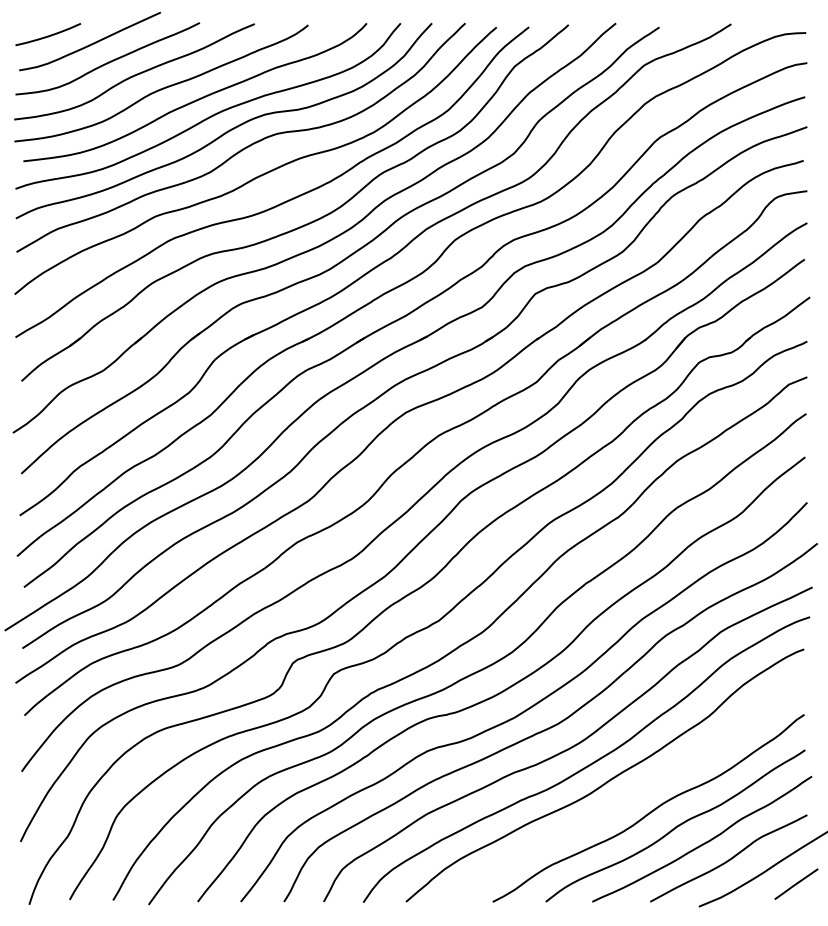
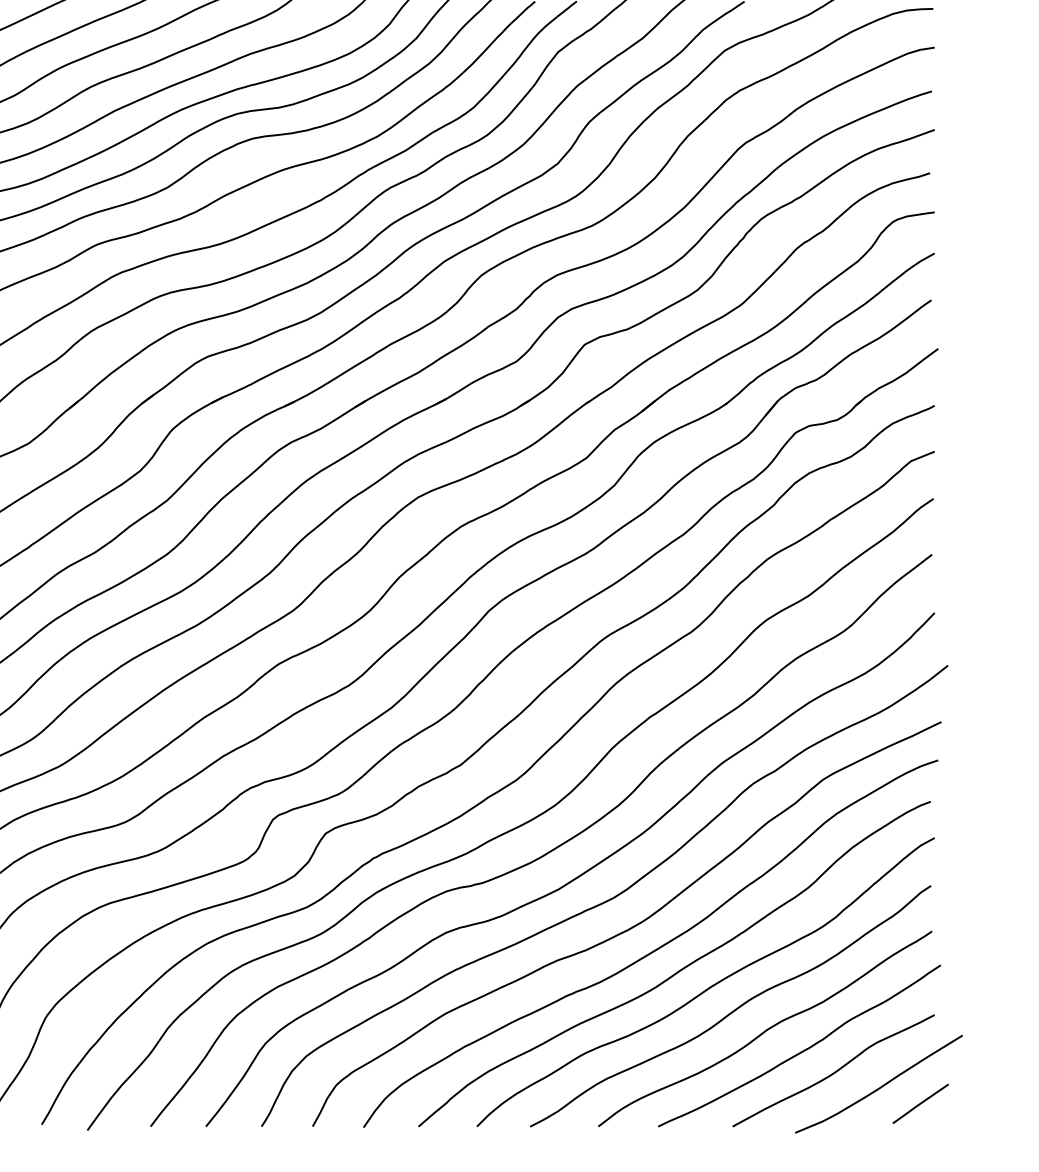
curve: (632, 792) -> (709, 985), added

